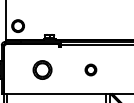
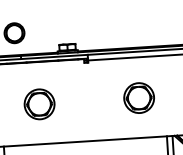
part: (42, 69) -> (39, 103), moved
part: (90, 69) -> (138, 97), size x1.67

